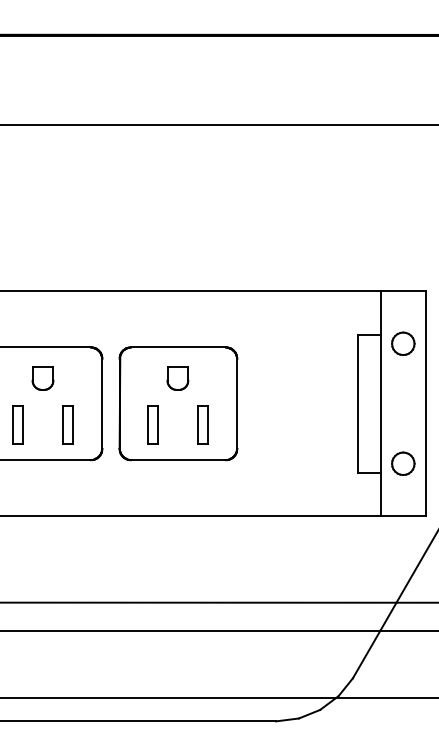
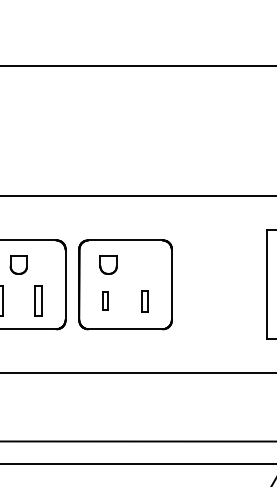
part: (177, 378) -> (108, 264), moved
part: (152, 424) -> (105, 301), size x0.6
part: (202, 424) -> (144, 301), size x0.7

